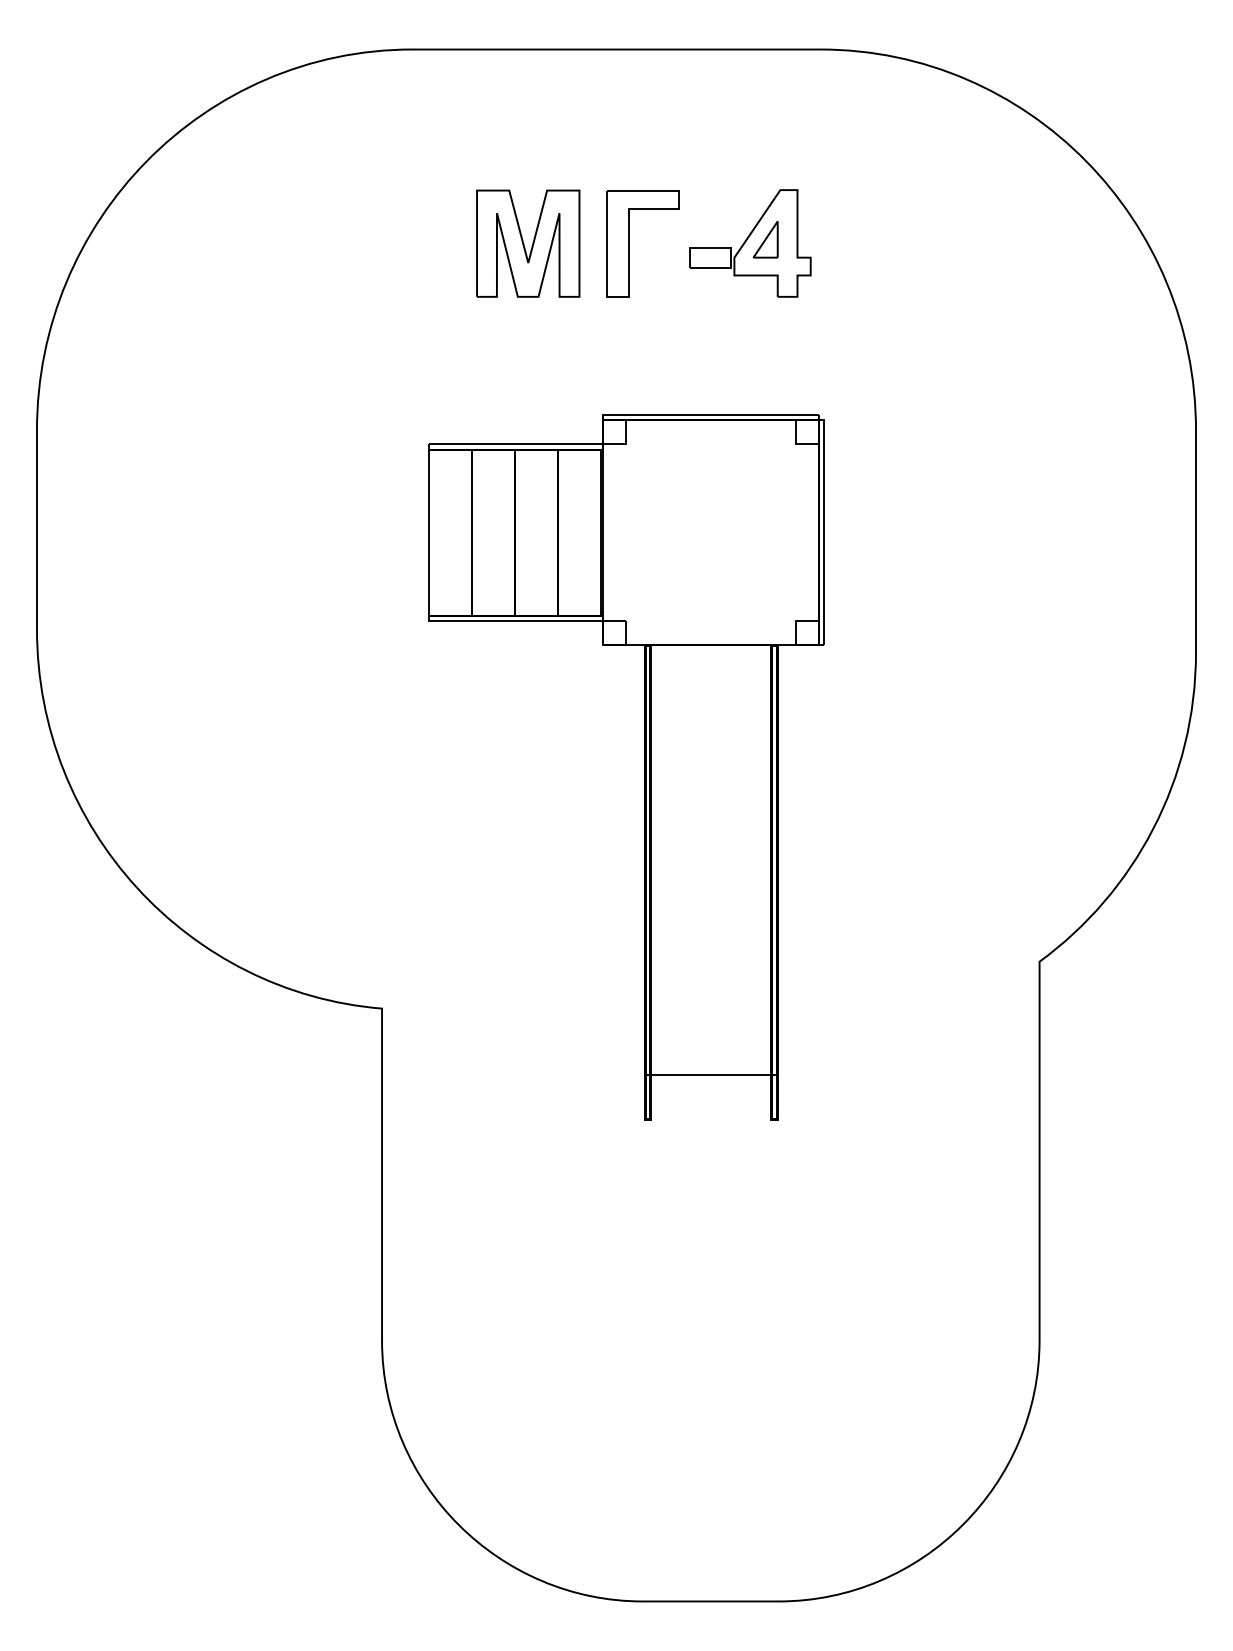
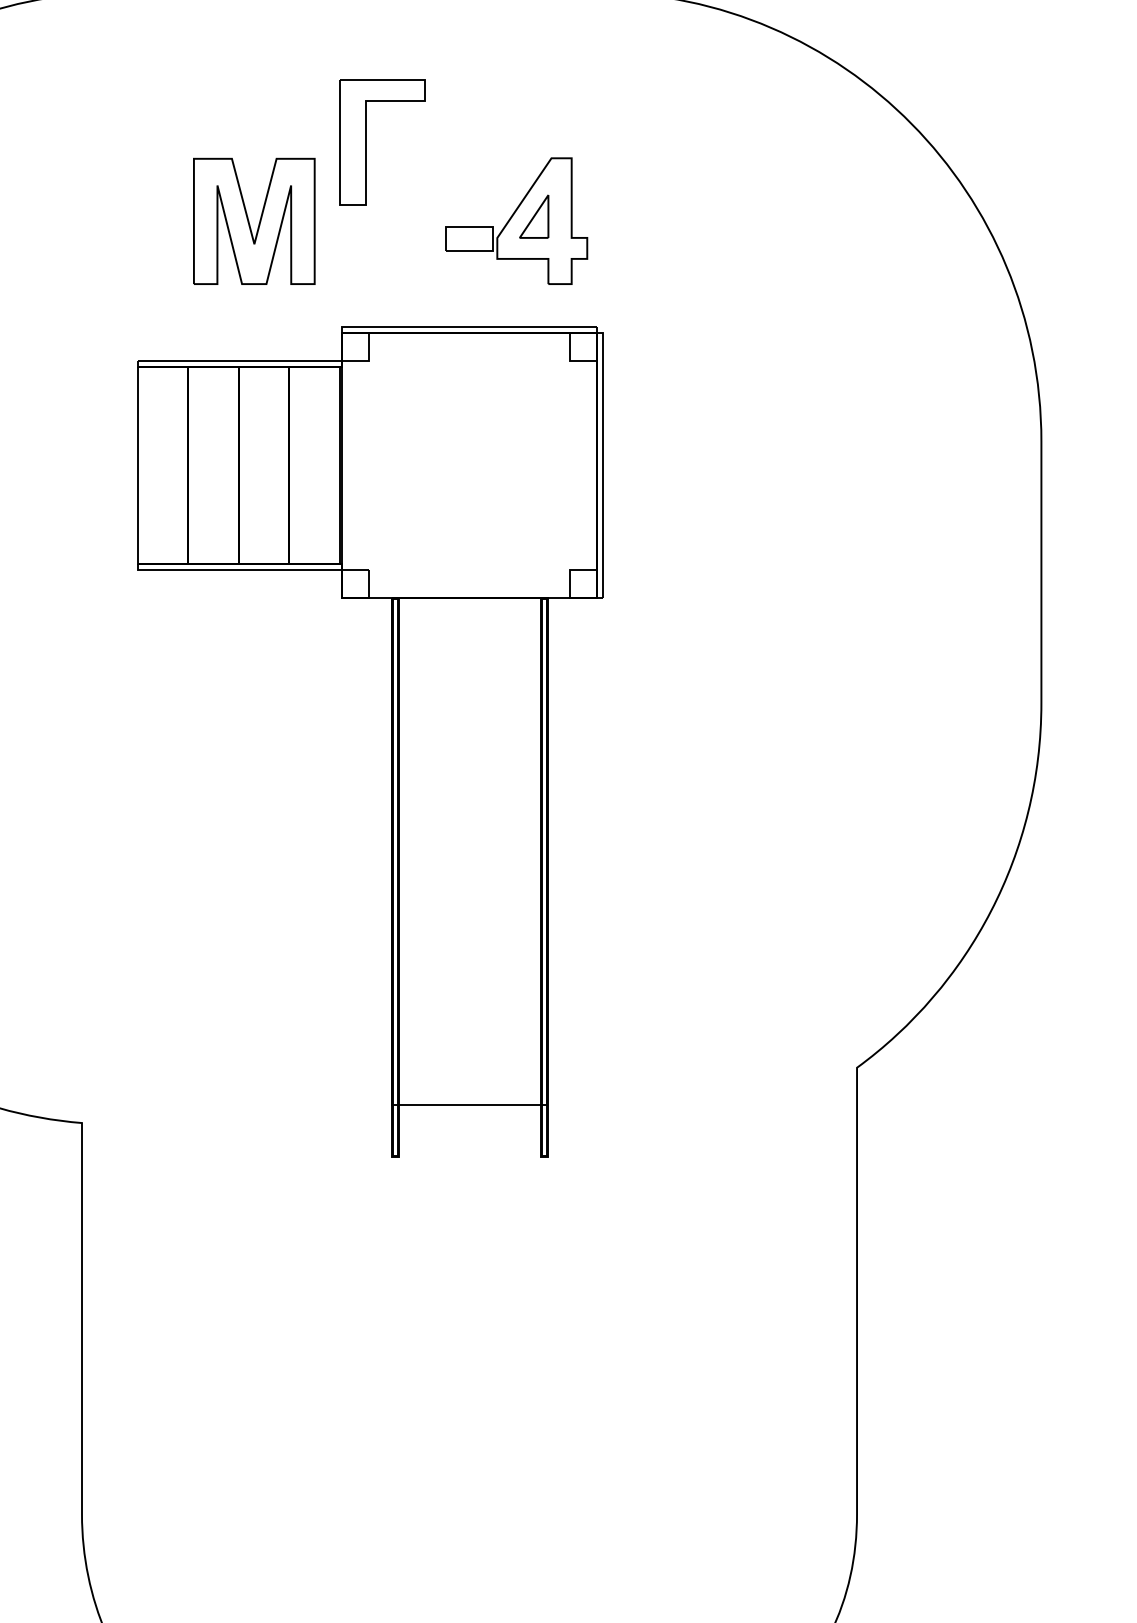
part: (629, 243) -> (366, 142), moved
part: (644, 767) -> (391, 742), moved

